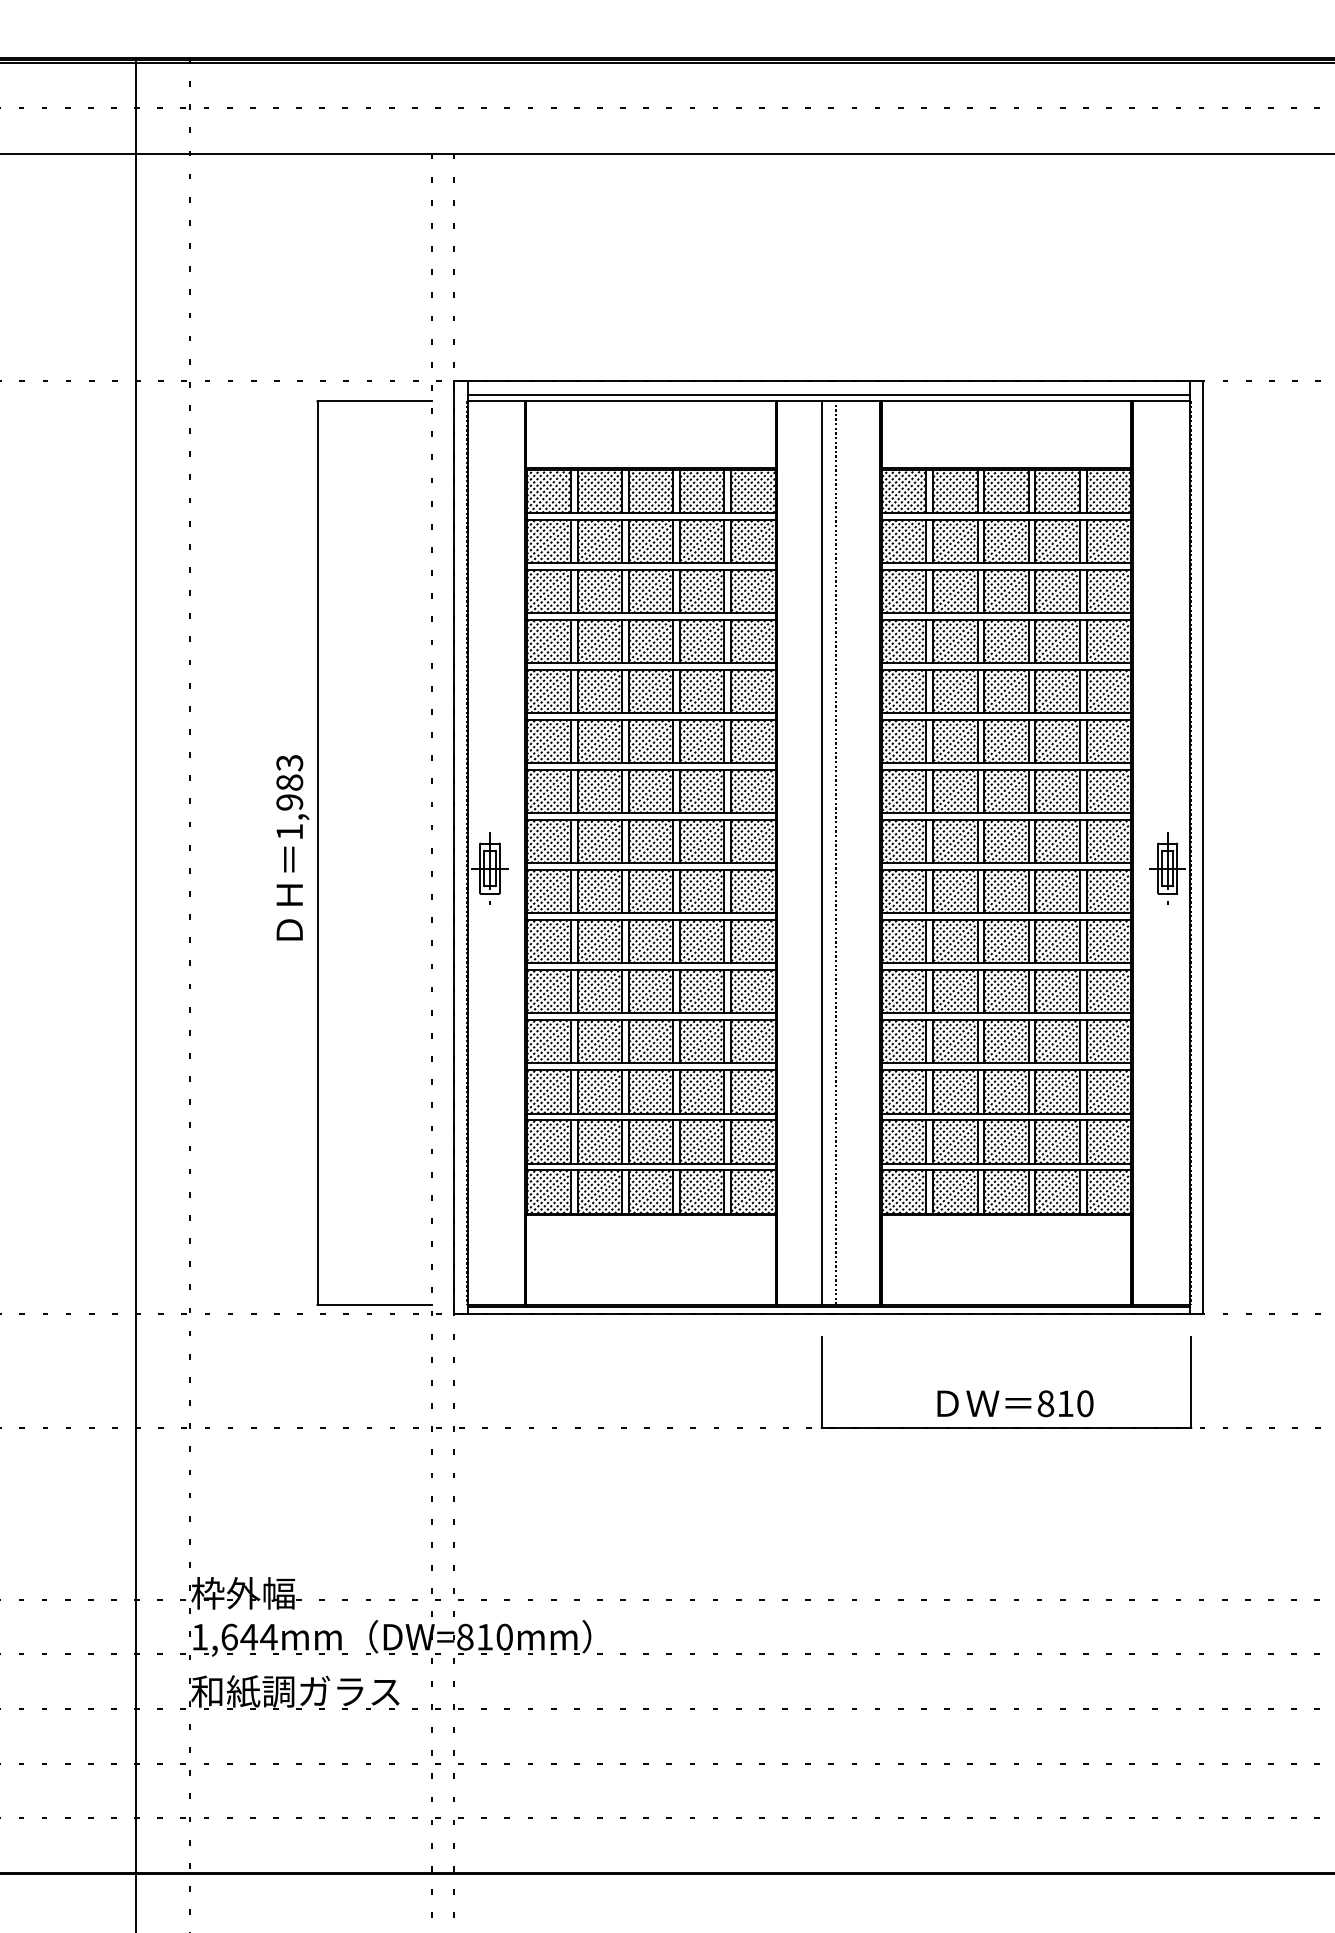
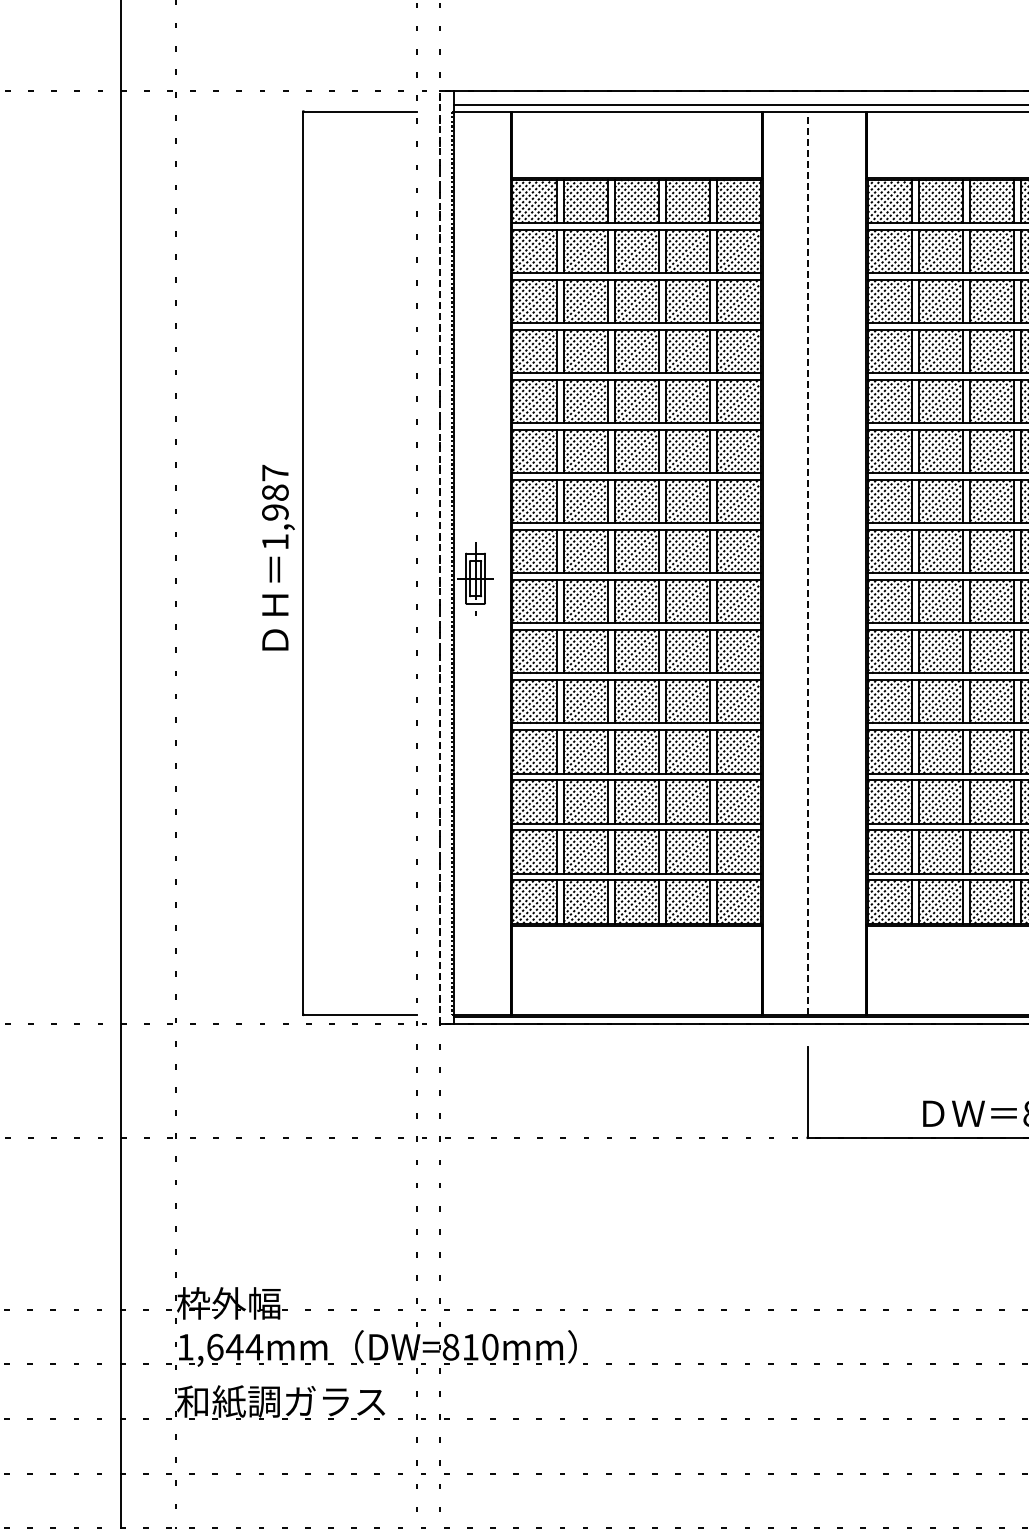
text: (289, 762) -> (275, 472), 1,983 -> 1,987
line: (454, 847) -> (440, 557), solid -> dashed
line: (835, 852) -> (821, 562), removed
line: (822, 853) -> (808, 563), solid -> dashed

